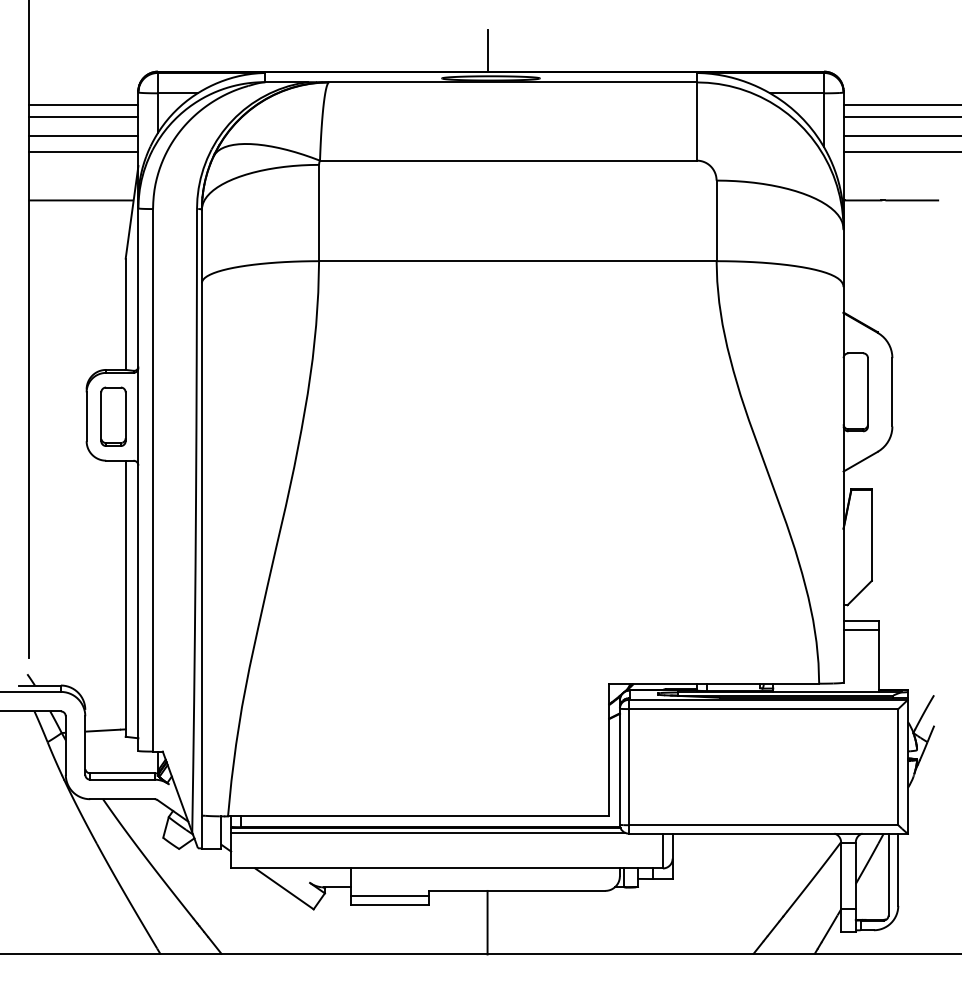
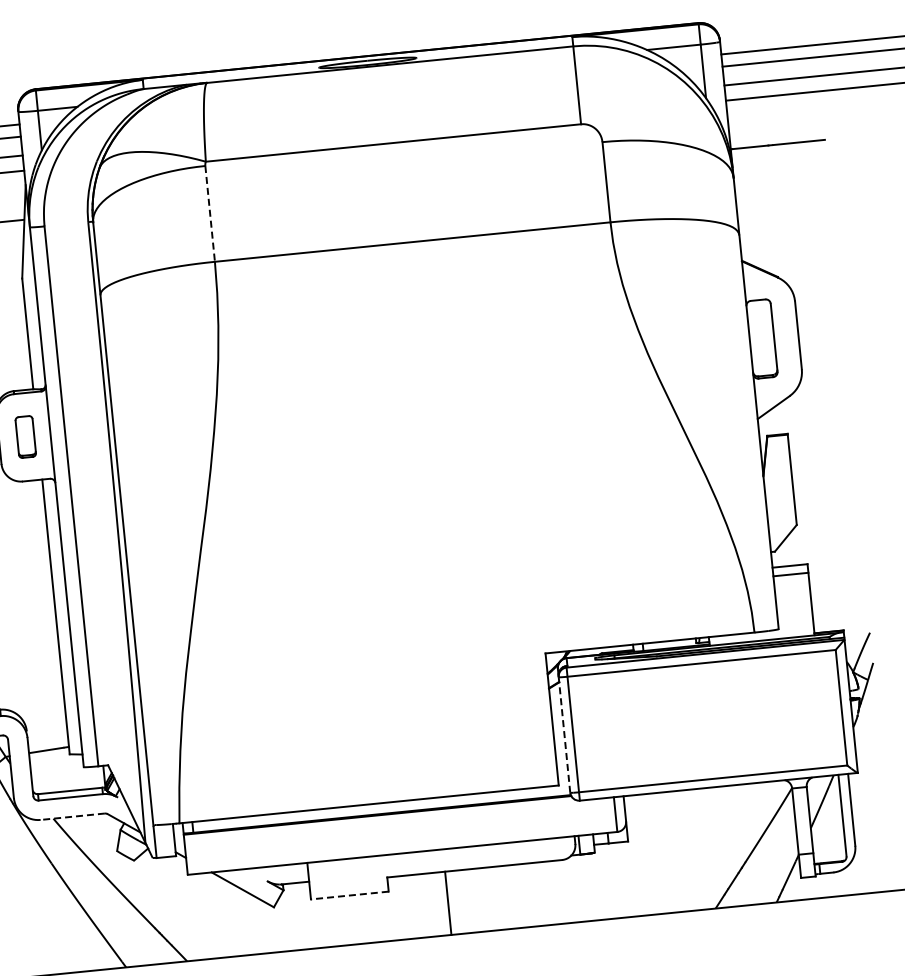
line: (487, 50) -> (361, 35), removed
line: (319, 213) -> (210, 214), solid -> dashed
part: (113, 416) -> (25, 436), size x0.7
line: (619, 766) -> (564, 734), solid -> dashed
line: (122, 799) -> (72, 817), solid -> dashed
line: (427, 832) -> (379, 819), removed
line: (390, 895) -> (348, 885), removed
line: (389, 905) -> (348, 895), solid -> dashed

